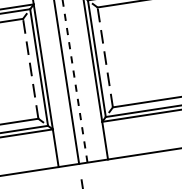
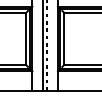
line: (105, 56) -> (64, 38), dashed -> solid
line: (29, 68) -> (25, 38), dashed -> solid

